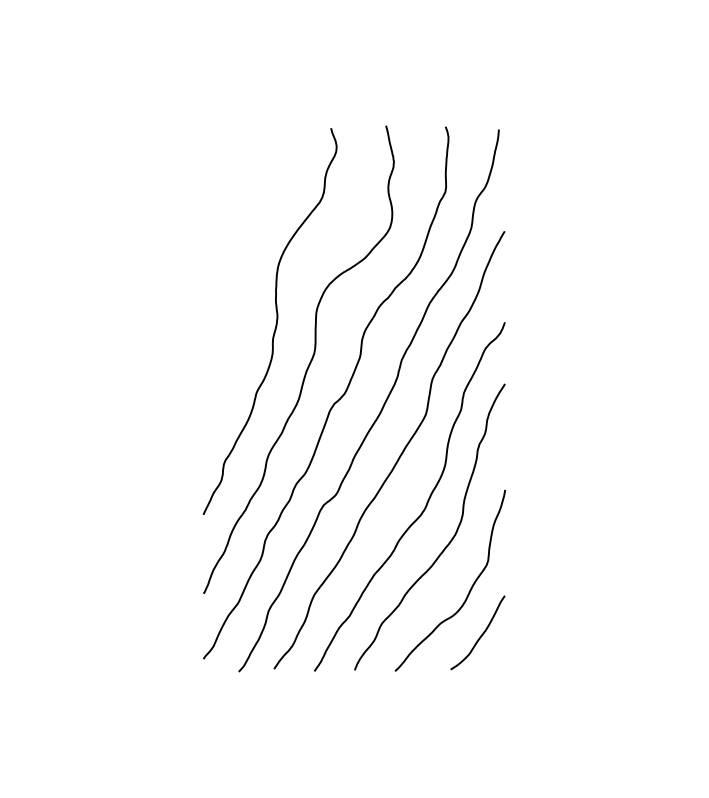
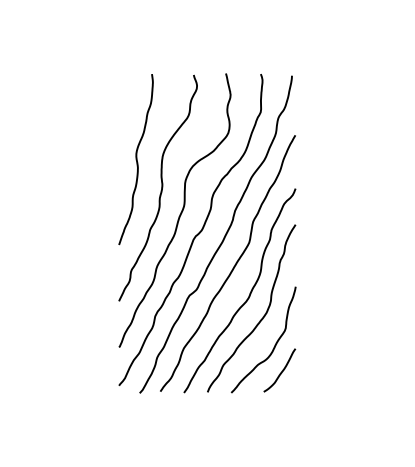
curve: (231, 272) -> (135, 159), added

